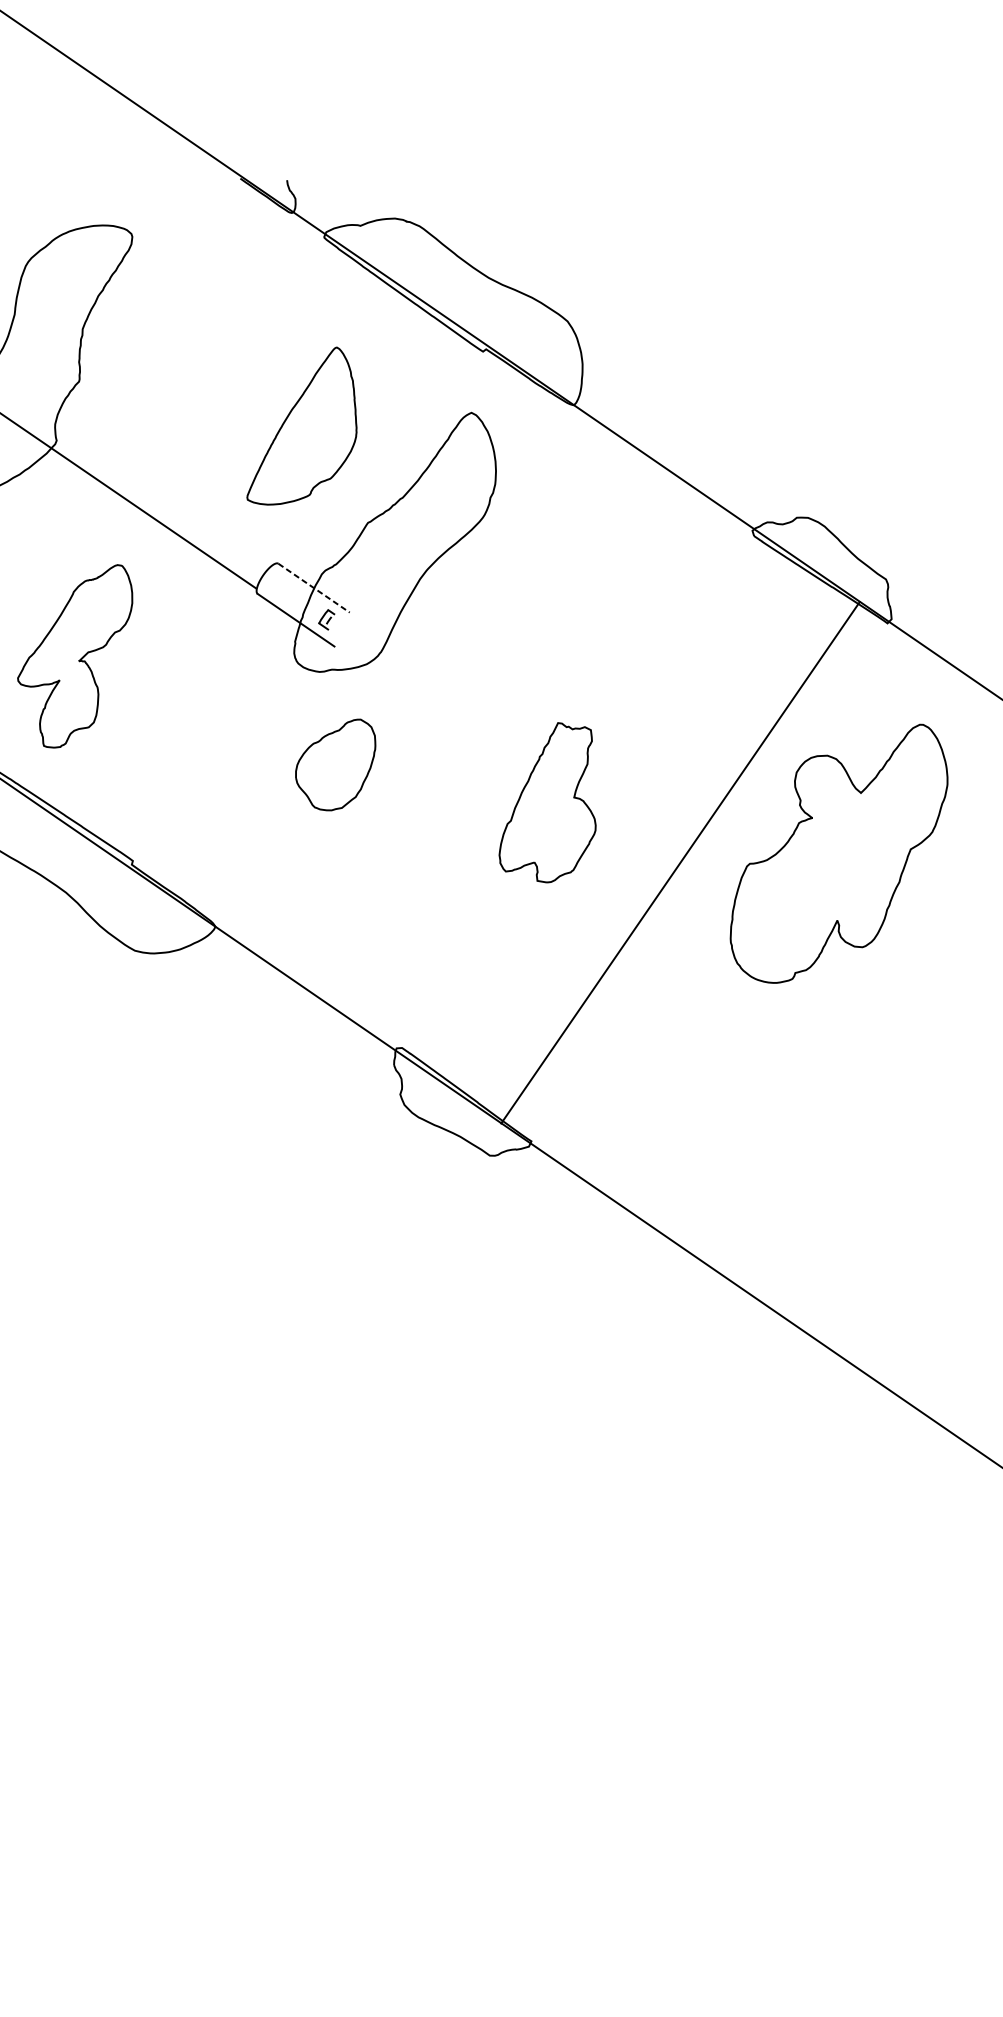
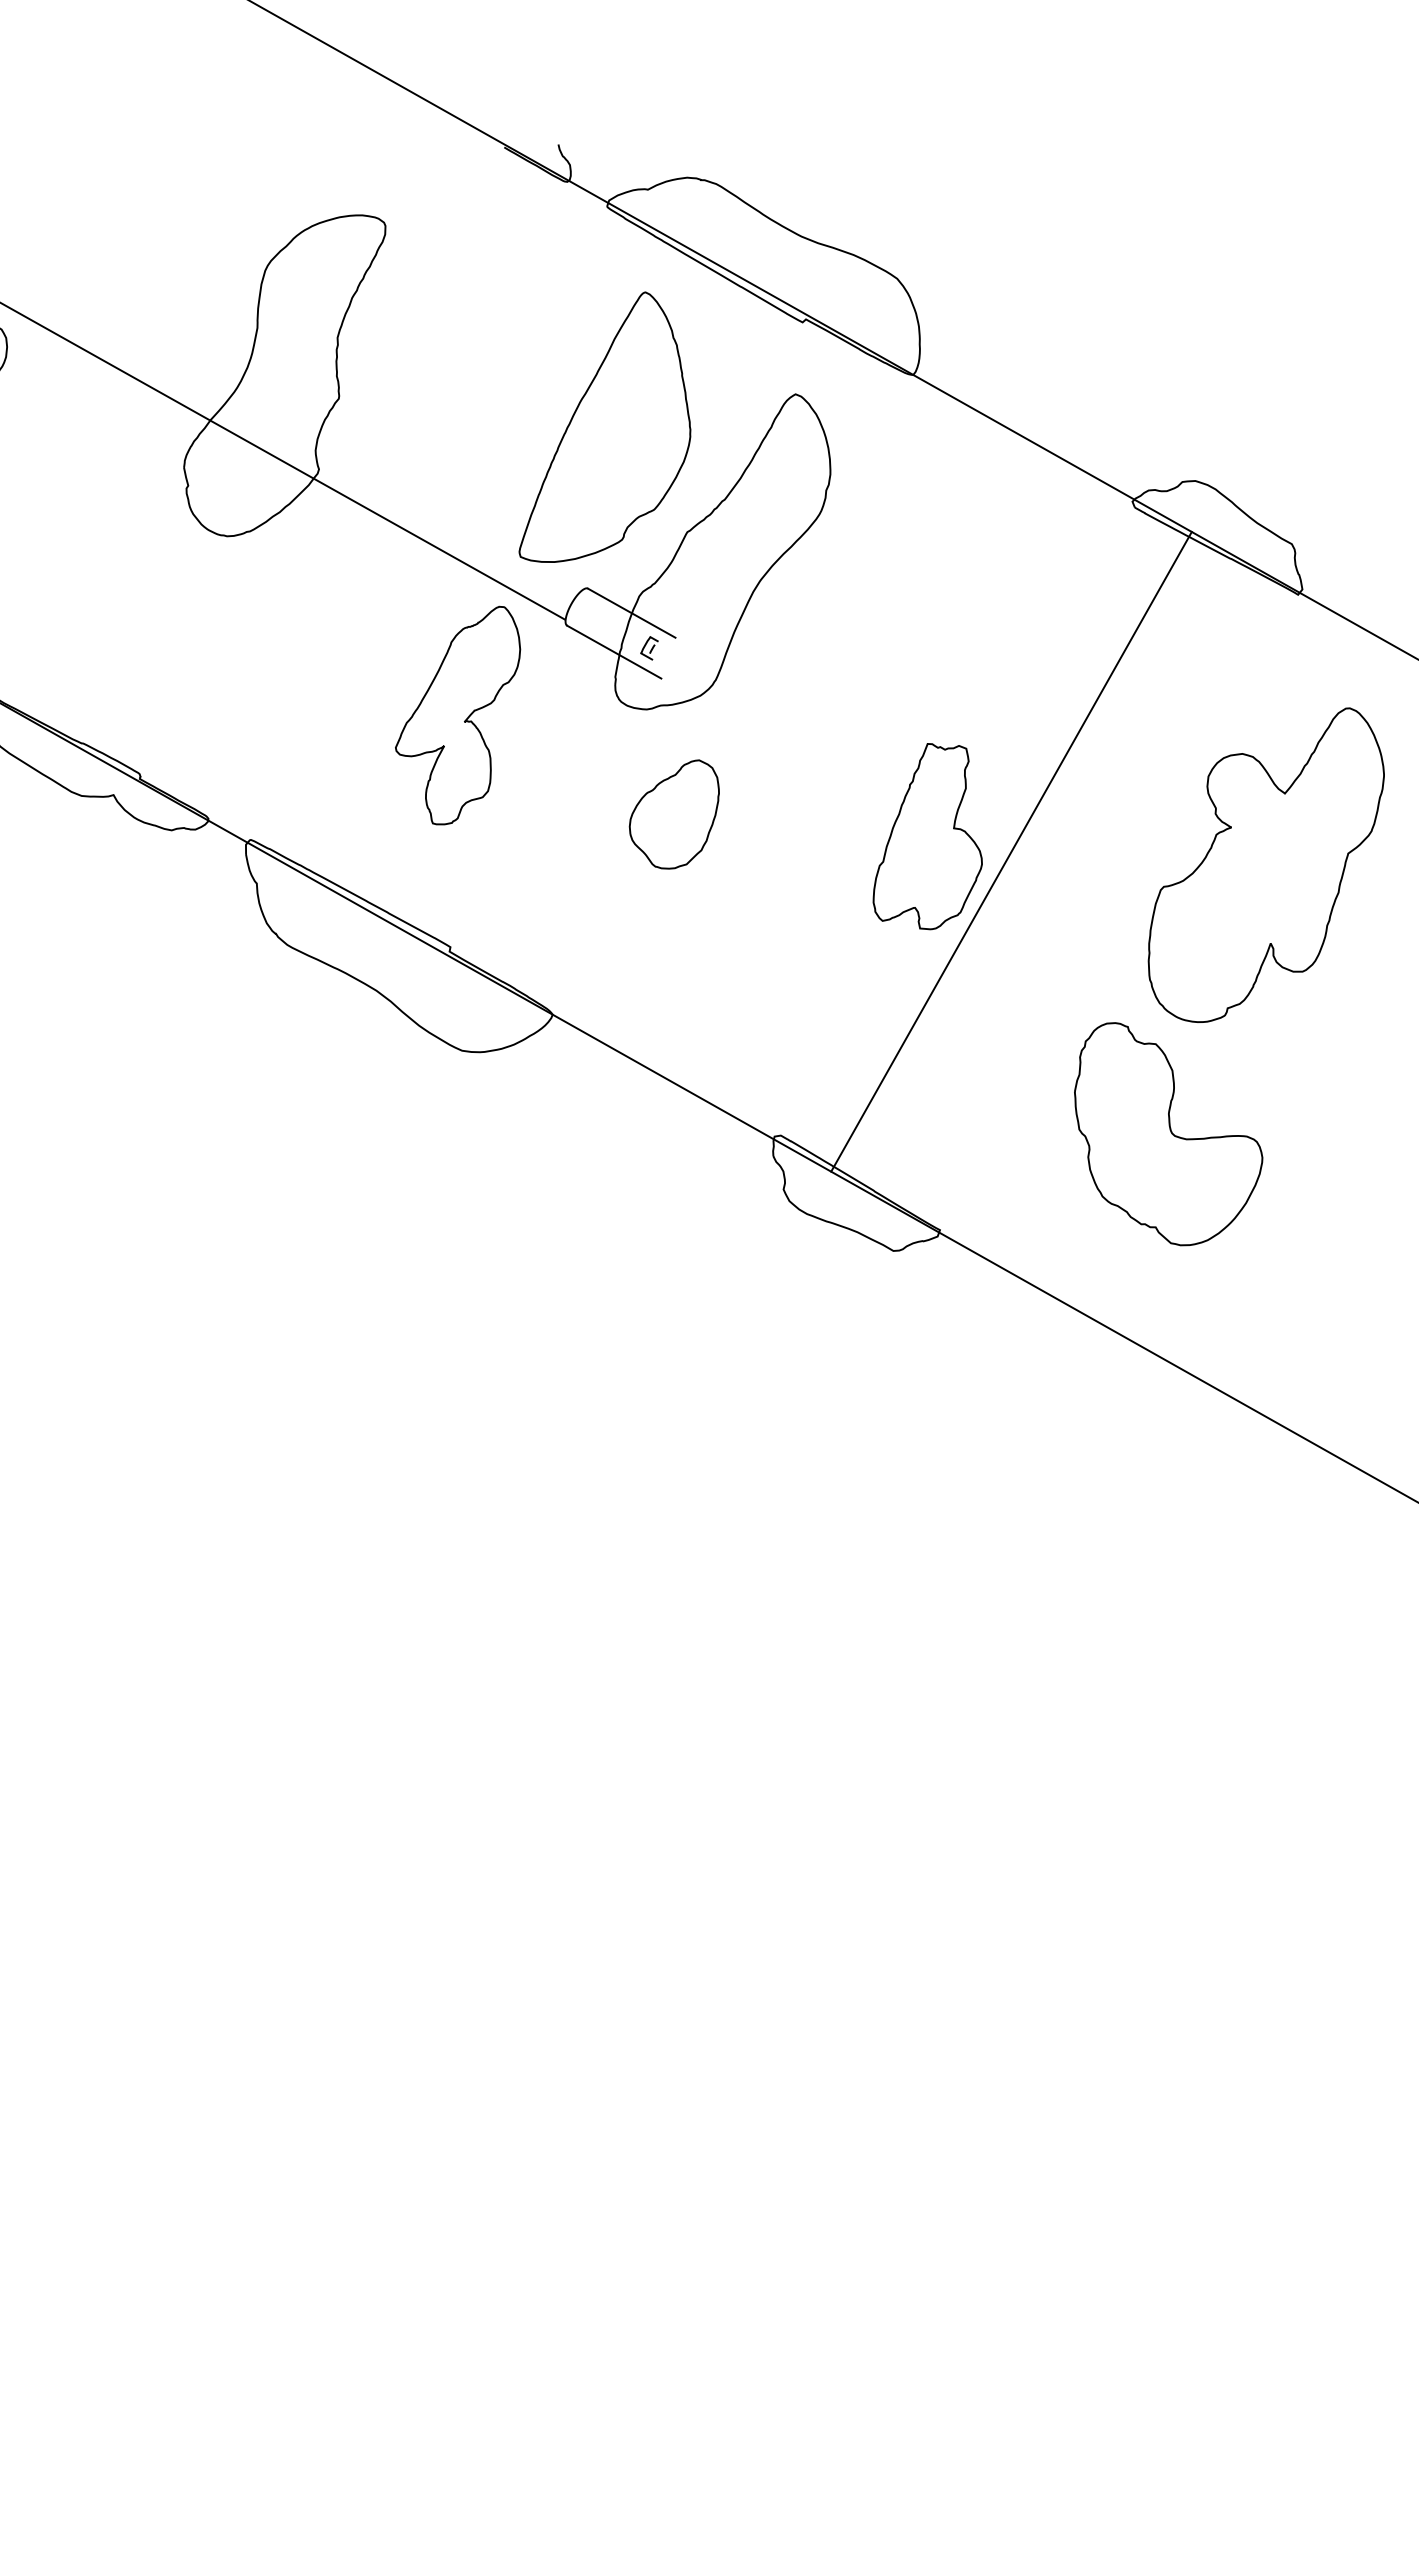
part: (305, 425) -> (604, 426), size x1.43
line: (314, 588) -> (632, 613), dashed -> solid
part: (74, 655) -> (458, 715), moved
line: (680, 862) -> (1011, 851), moved
part: (734, 1076) -> (1168, 1134), added

